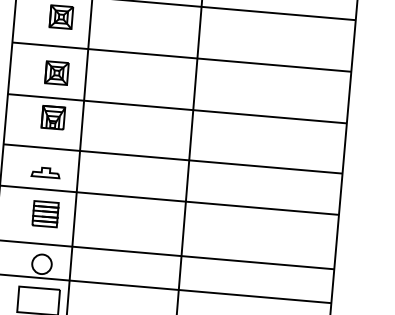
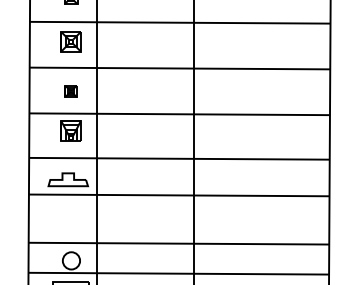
part: (56, 73) -> (70, 91), size x0.6
part: (46, 172) -> (68, 179), size x1.6
part: (44, 214) -> (70, 216), removed

